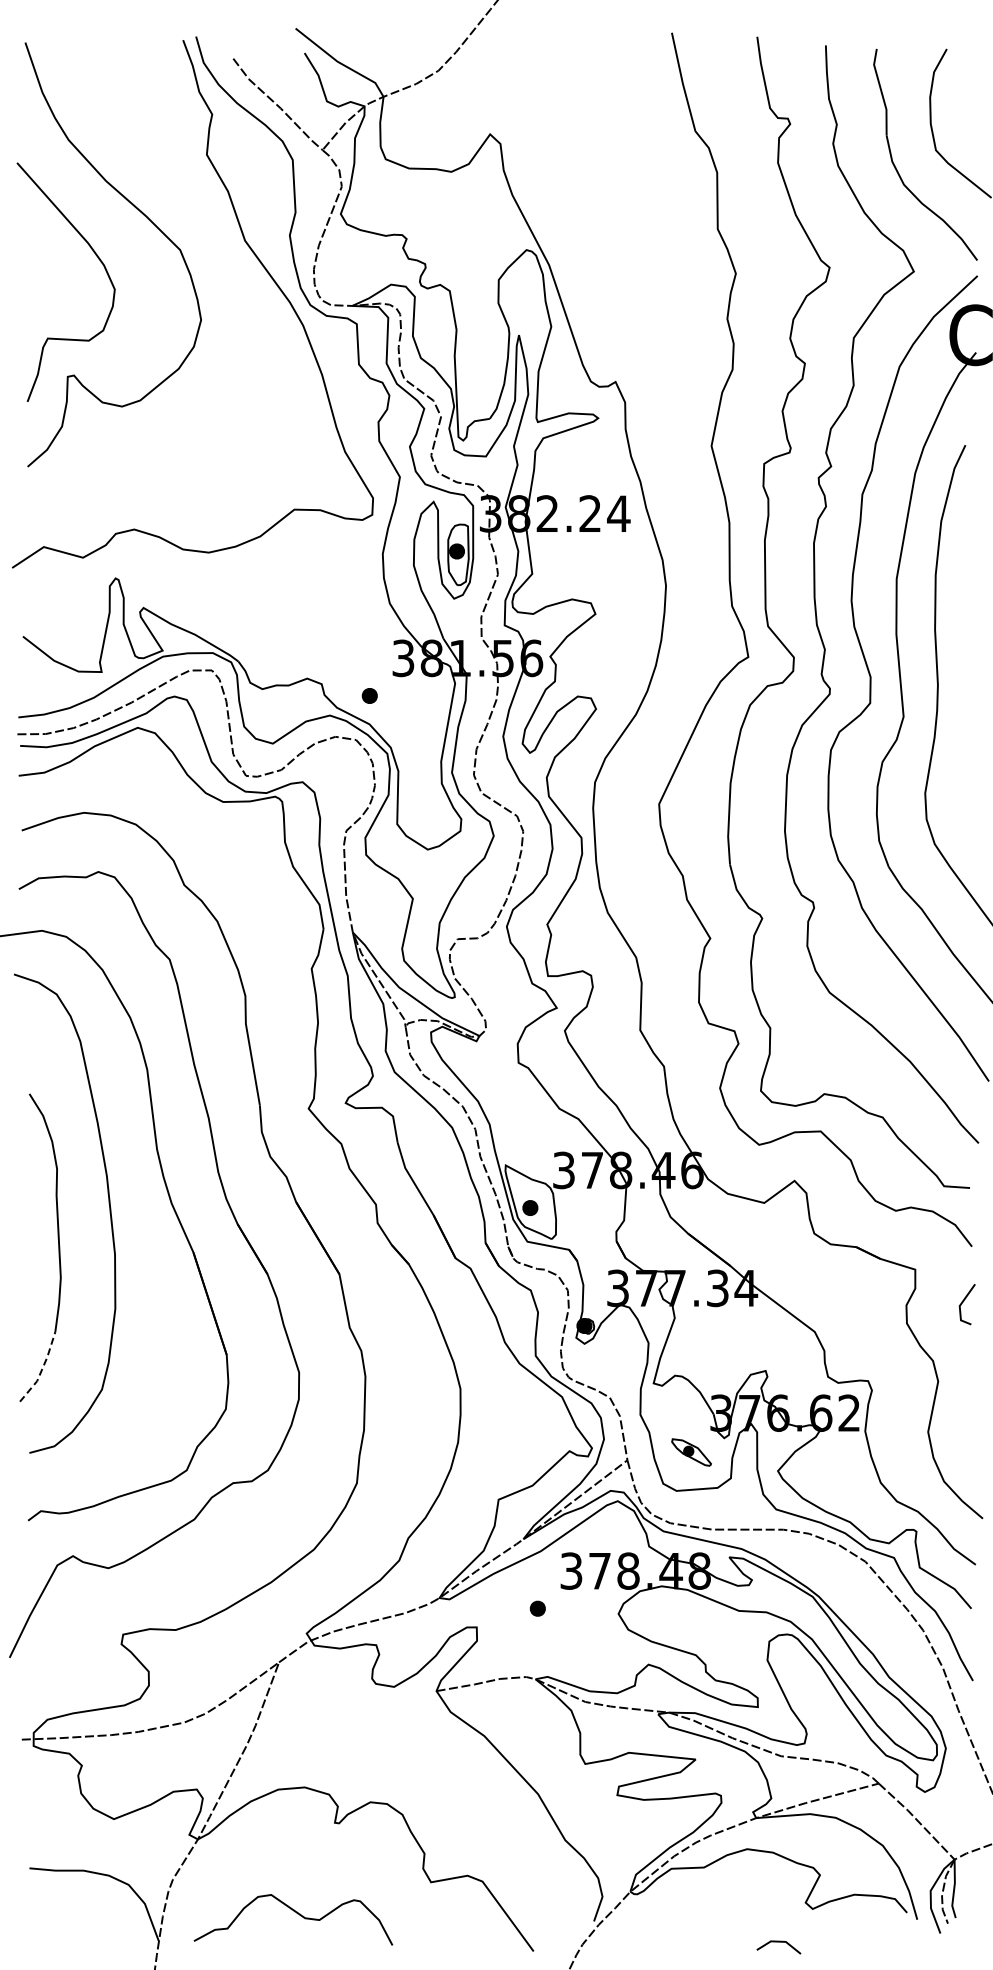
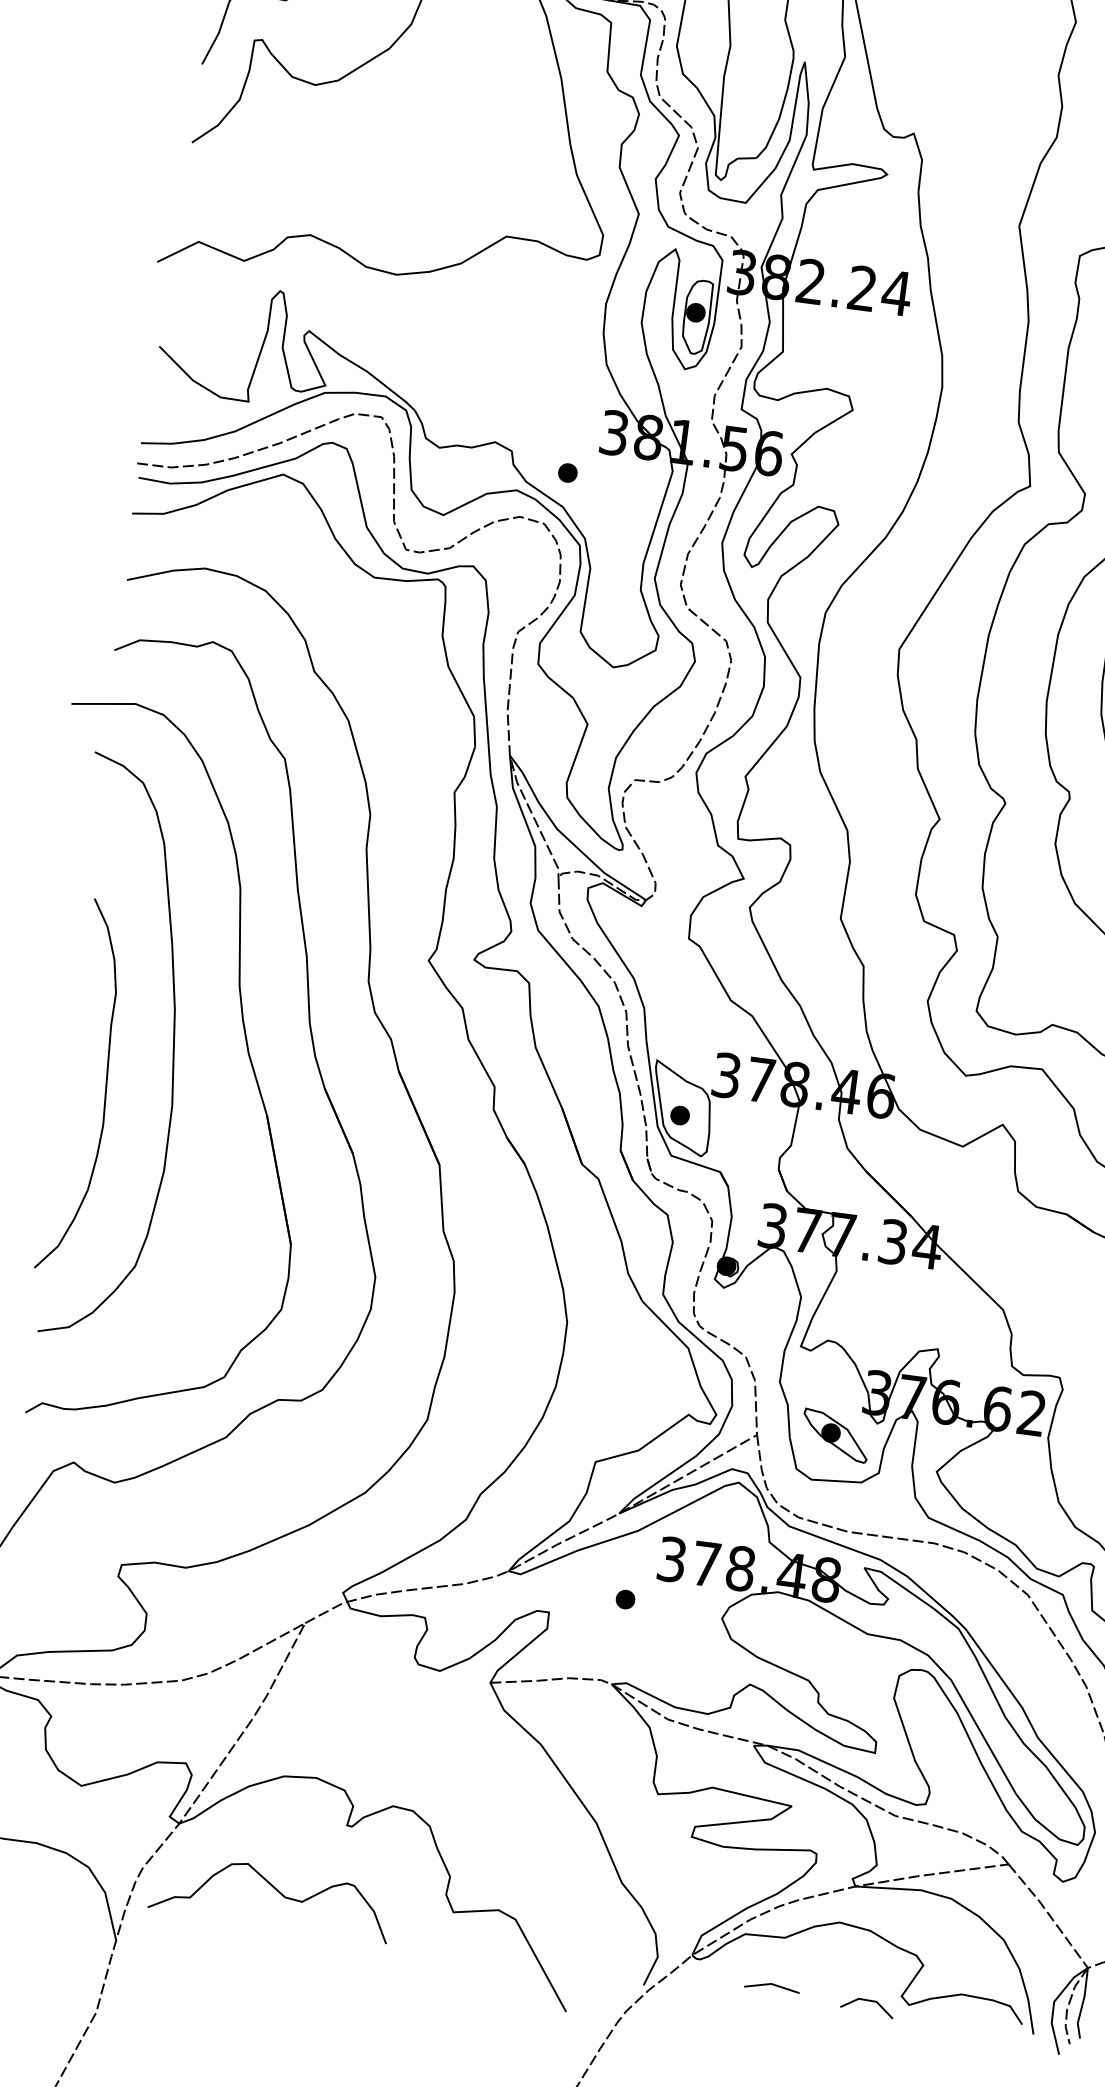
line: (42, 1369) -> (66, 1232), dashed -> solid
part: (691, 1452) -> (835, 1435), size x1.43
line: (699, 1907) -> (772, 1985), added
curve: (297, 1914) -> (276, 1891), moved
line: (778, 1942) -> (867, 2001), moved

